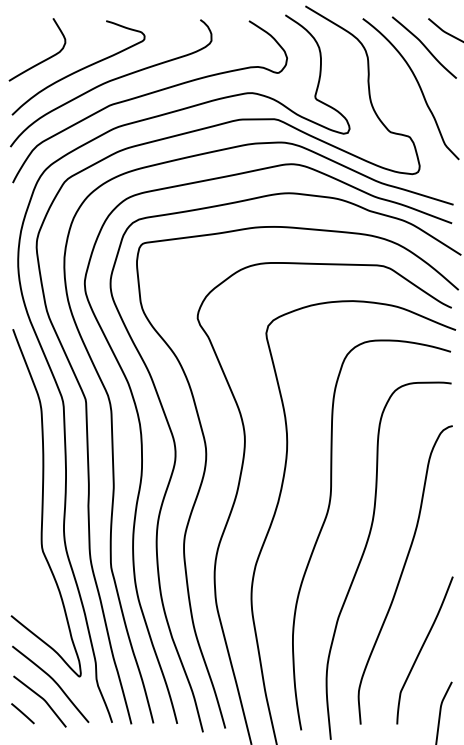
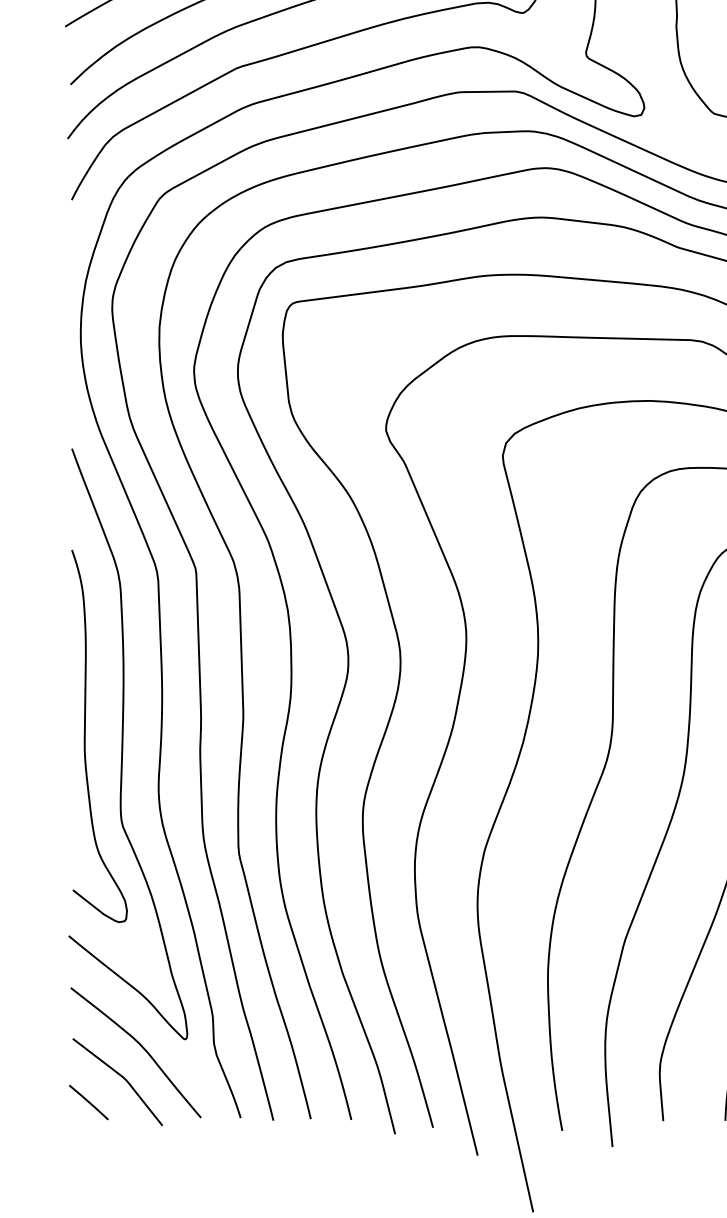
curve: (21, 498) -> (86, 736), added

